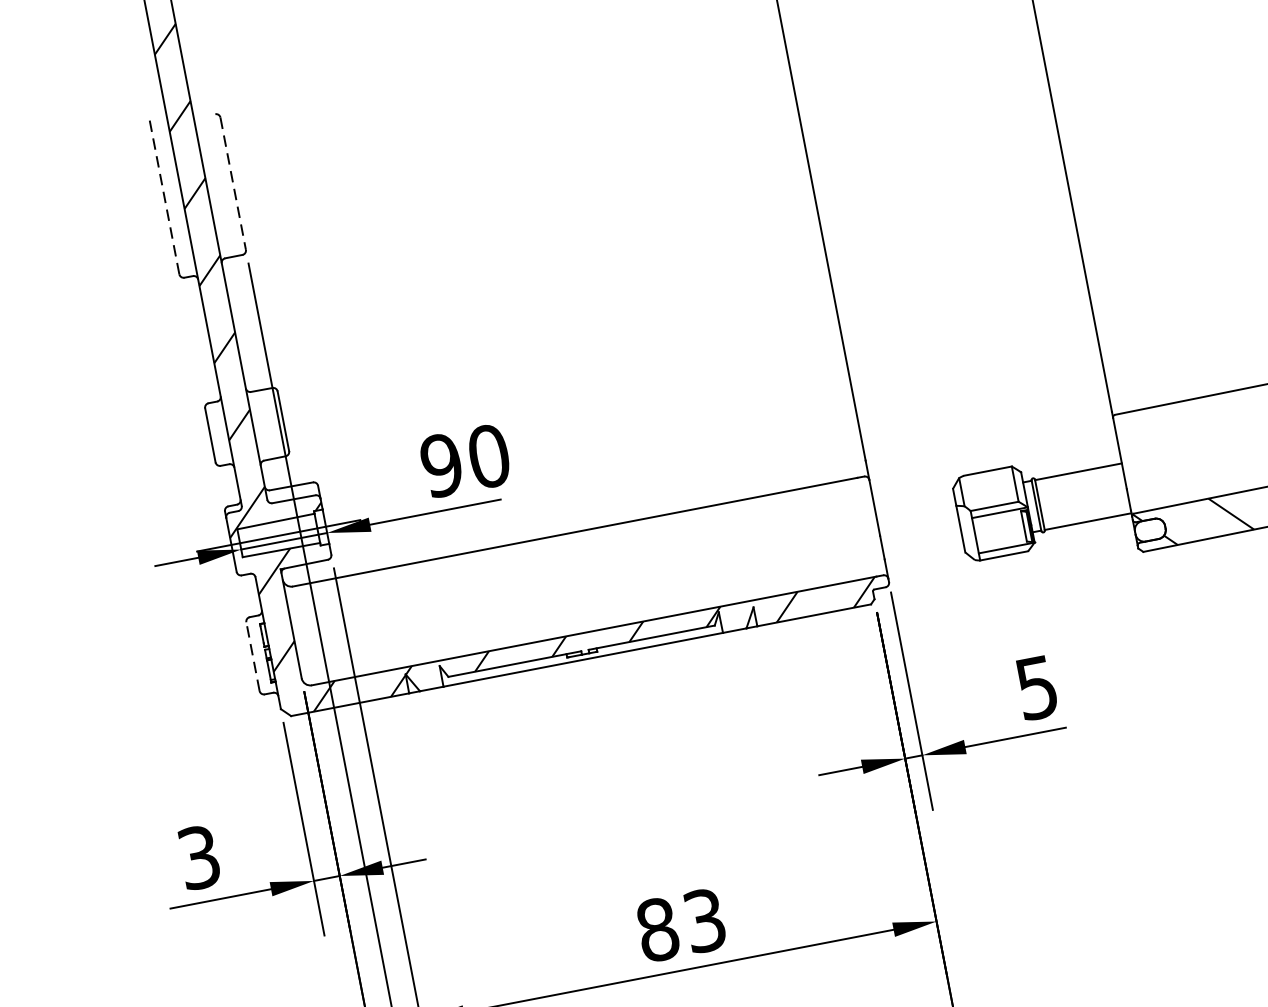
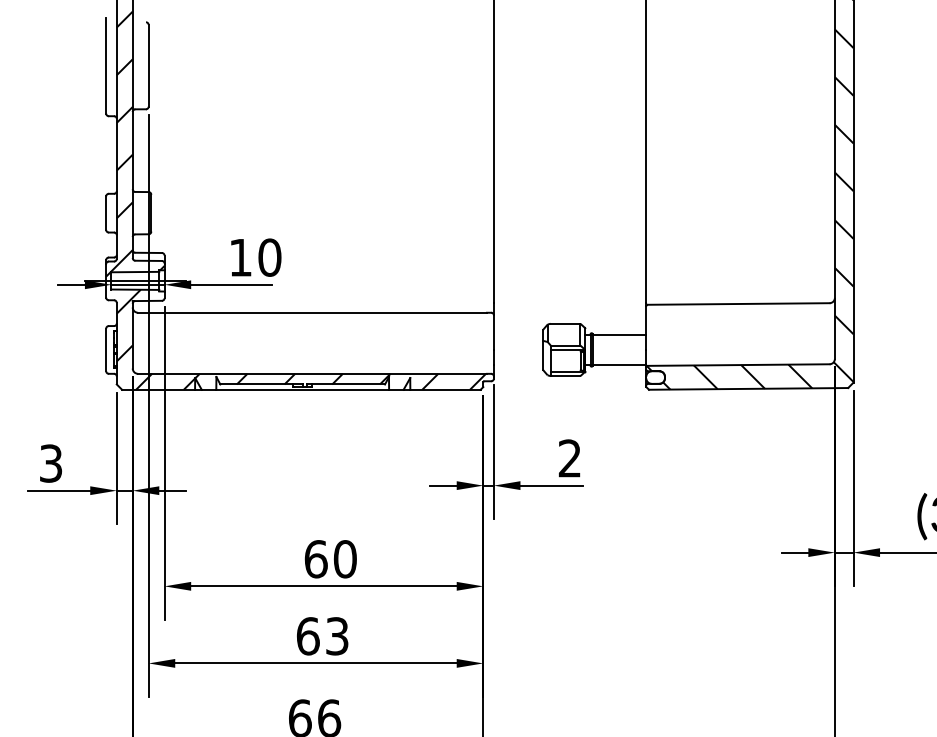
line: (232, 183) -> (148, 65), dashed -> solid
line: (164, 196) -> (106, 65), dashed -> solid
text: (441, 465) -> (240, 257), 90 -> 10
line: (253, 655) -> (106, 349), dashed -> solid
text: (1036, 687) -> (569, 458), 5 -> 2
text: (681, 925) -> (330, 559), 83 -> 60

